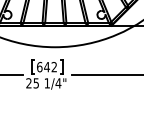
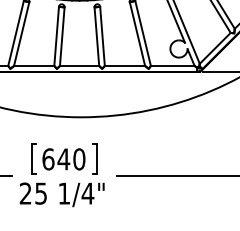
text: (54, 67) -> (79, 160), 642 -> 640

